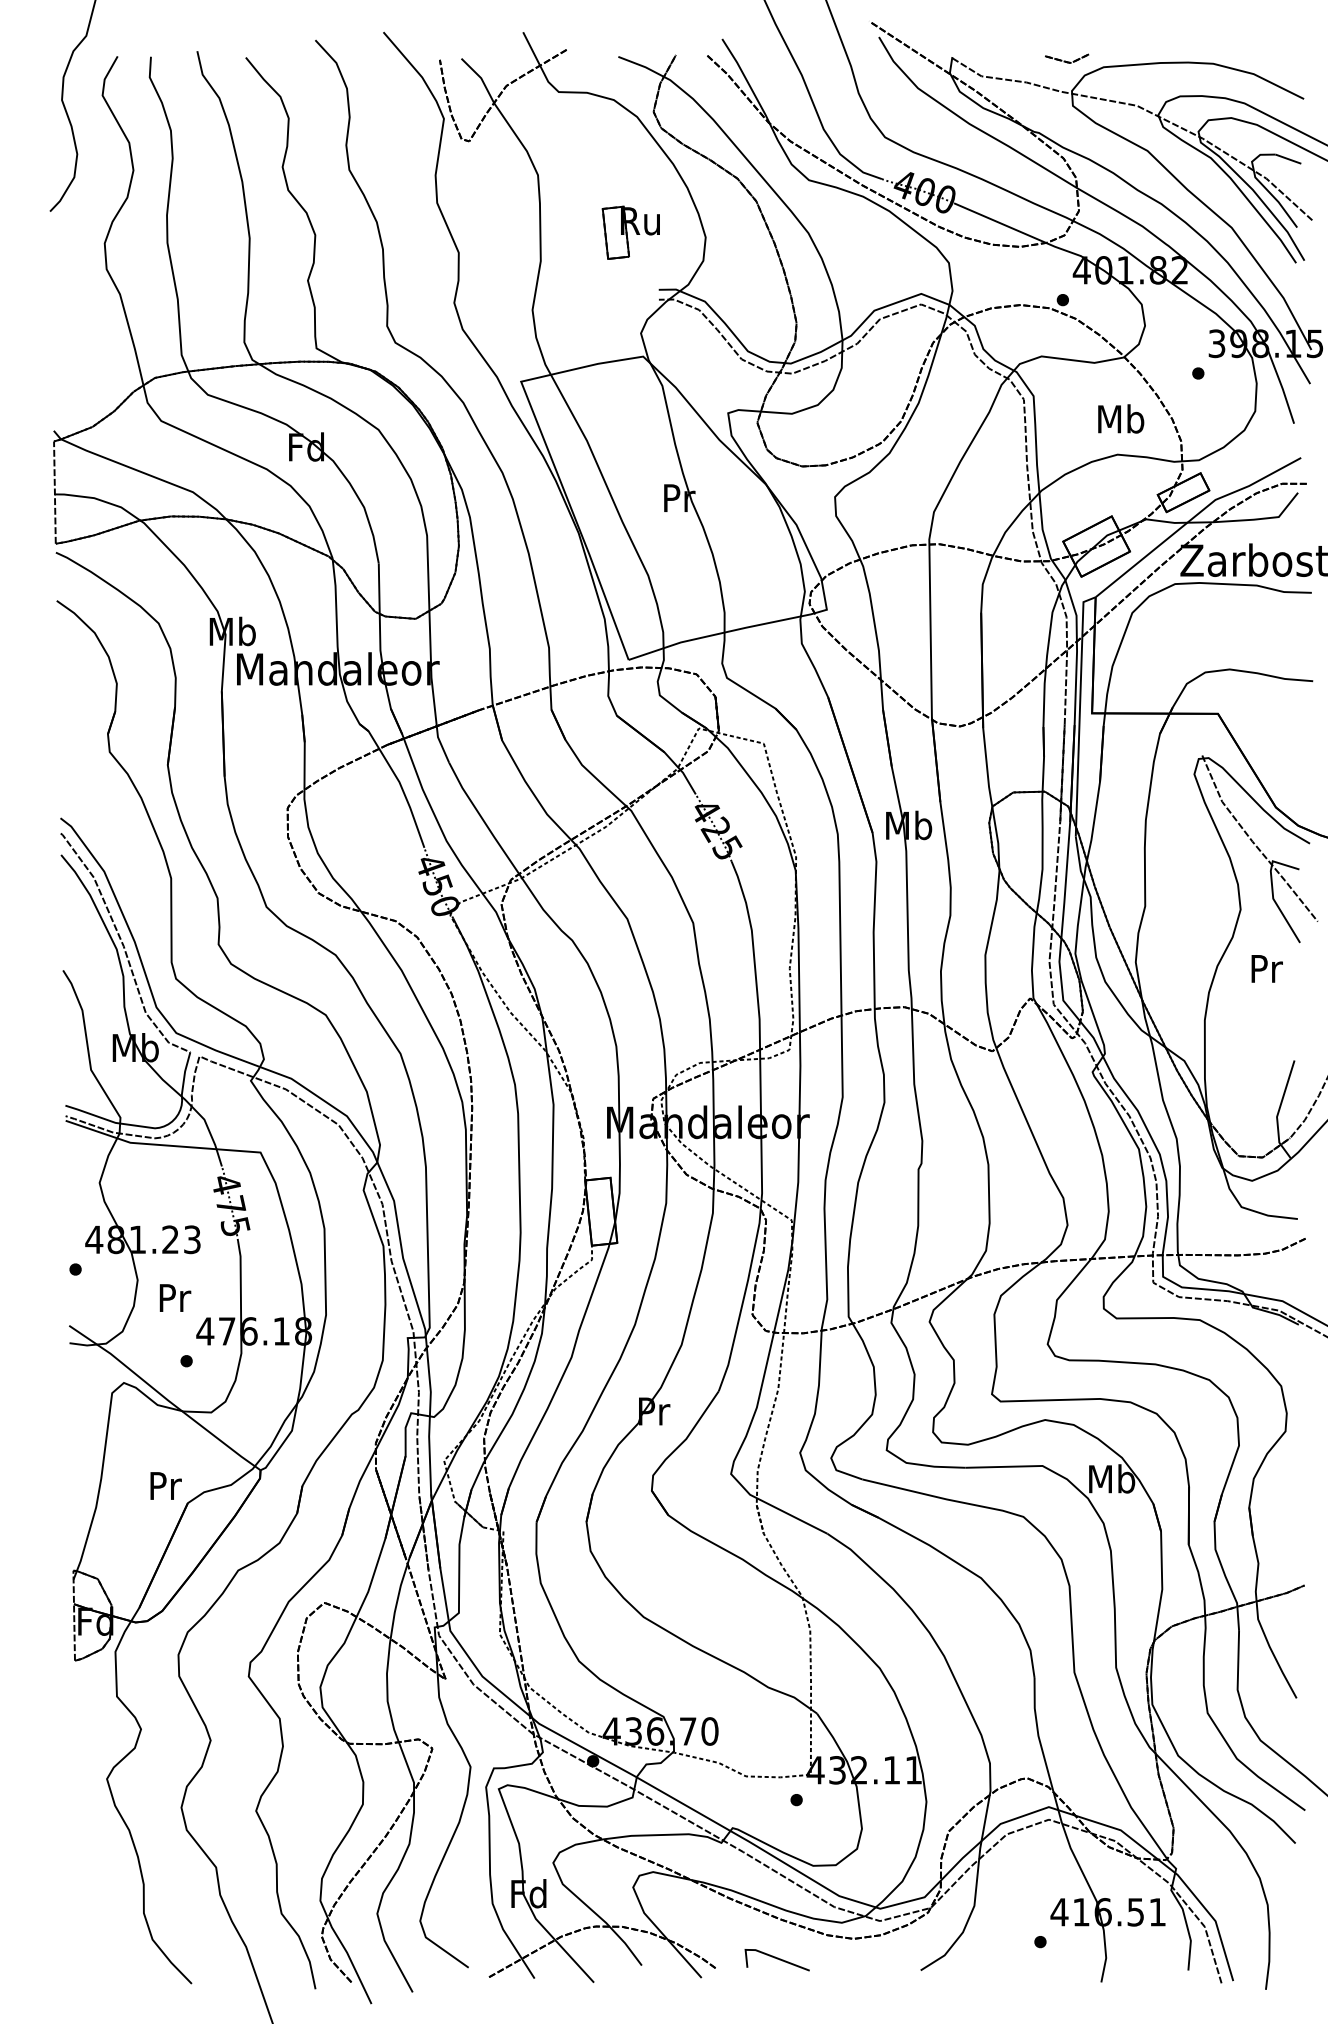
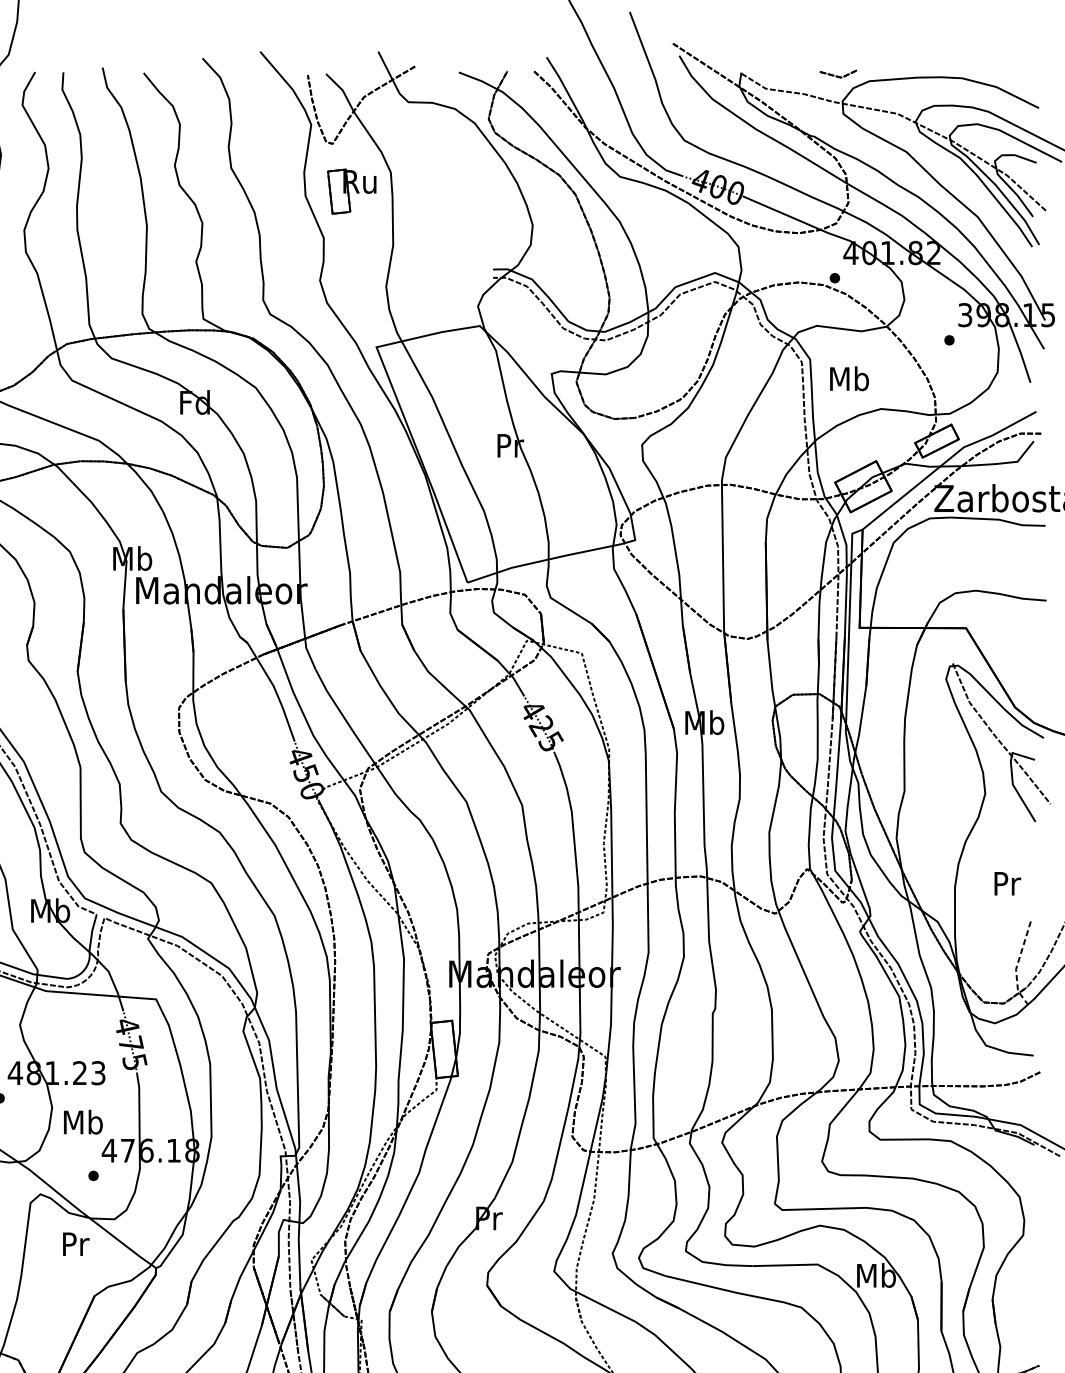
part: (630, 232) -> (351, 191), moved
text: (1121, 418) -> (849, 378), moved
text: (1266, 968) -> (1007, 883), moved
line: (1278, 1111) -> (1017, 964), solid -> dashed
text: (174, 1297) -> (83, 1122), Pr -> Mb
text: (165, 1485) -> (75, 1243), moved

